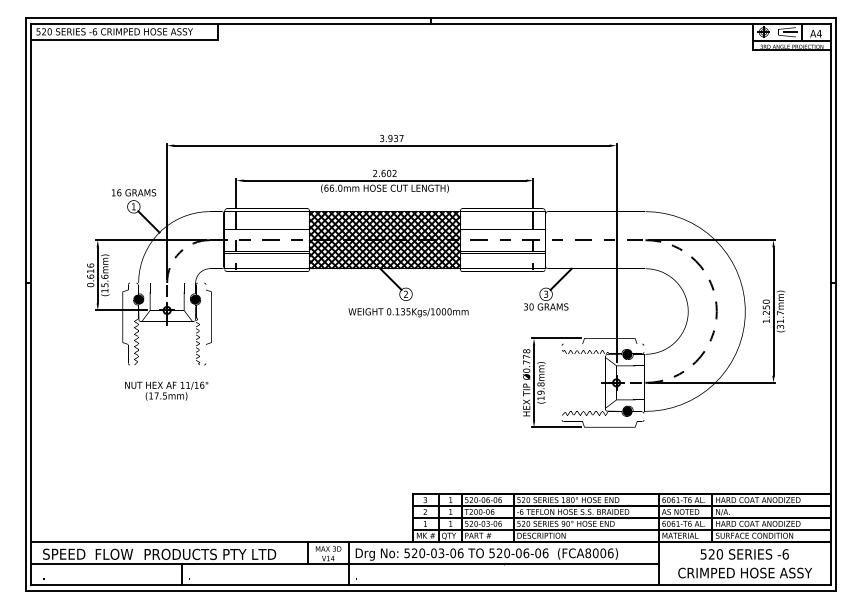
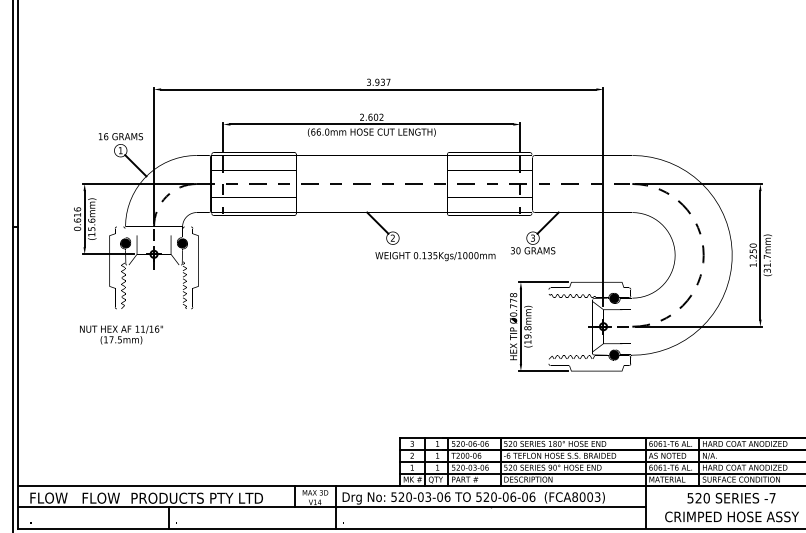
hatch: (384, 239) -> (371, 183), removed
text: (408, 312) -> (435, 256), moved
text: (166, 390) -> (121, 334), moved
text: (64, 553) -> (51, 497), SPEED -> FLOW
text: (610, 553) -> (597, 497), (FCA8006) -> (FCA8003)
text: (785, 554) -> (772, 498), -6 -> -7

